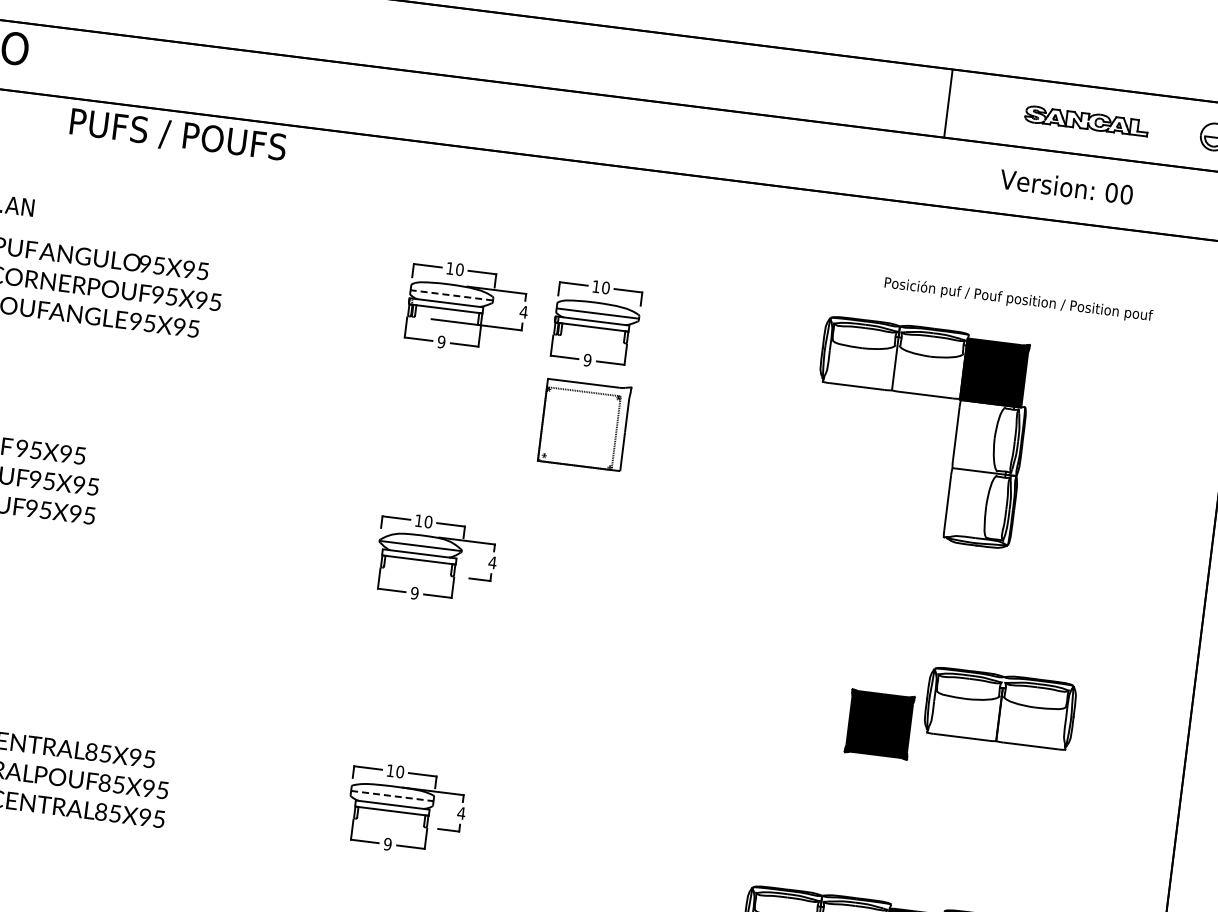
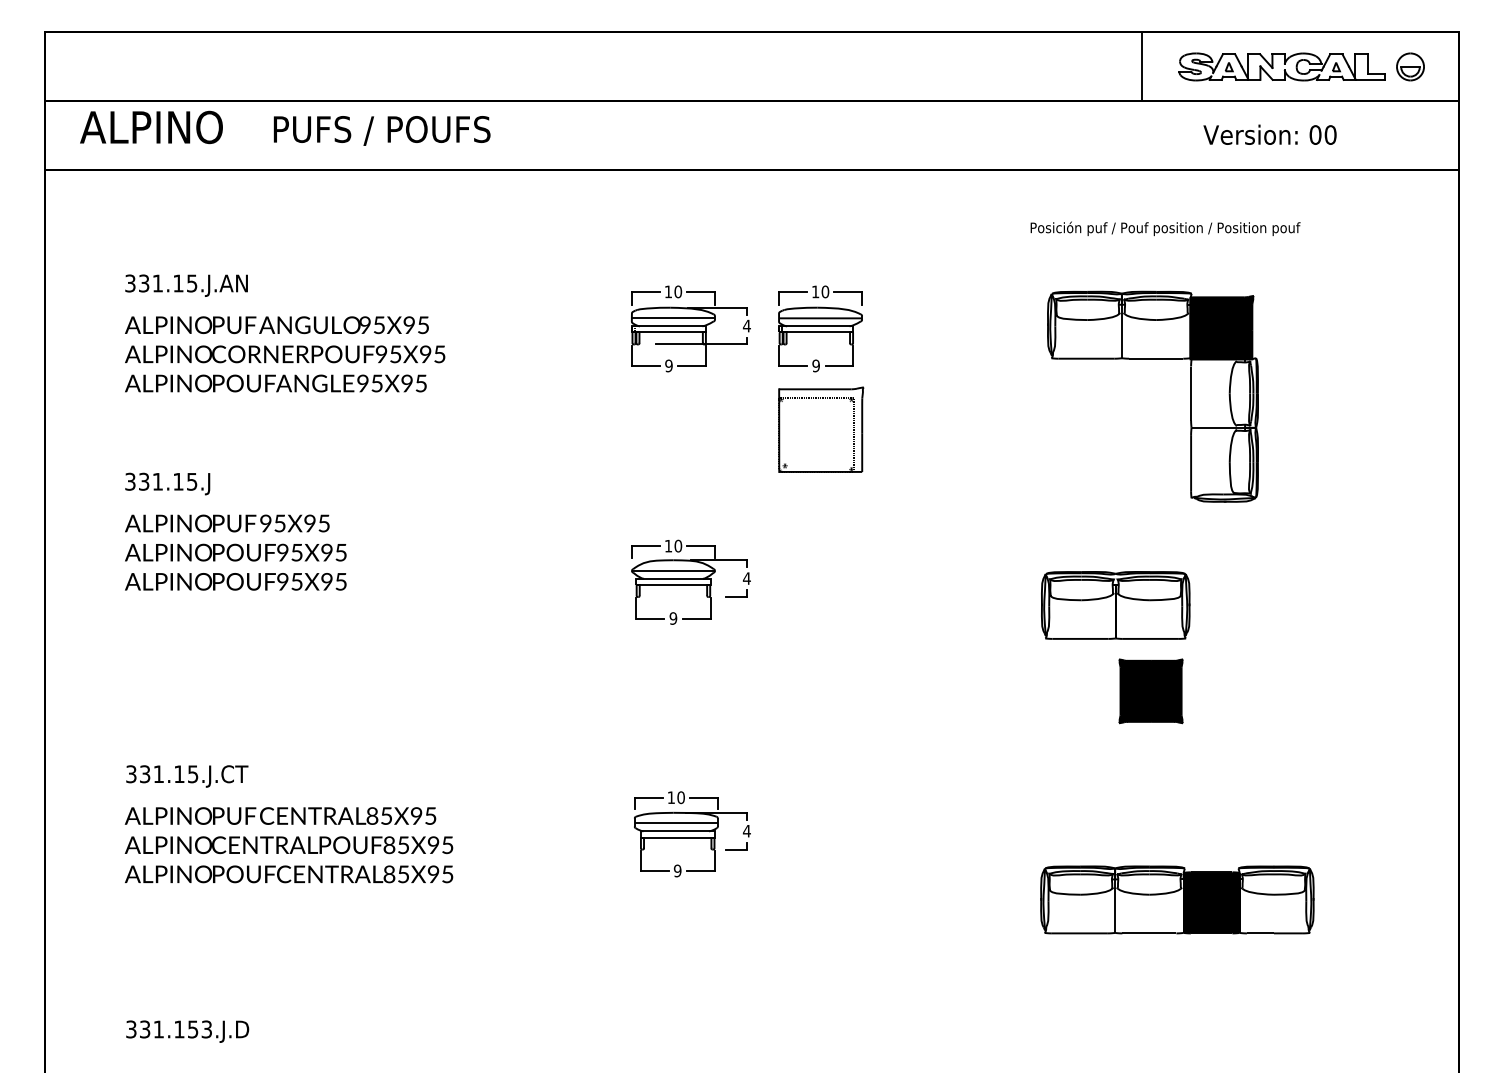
part: (1086, 120) -> (1281, 66), size x1.67
text: (177, 135) -> (381, 130), moved
line: (451, 295) -> (673, 318), dashed -> solid
text: (1018, 299) -> (1165, 228), moved
part: (1000, 708) -> (1115, 605), moved
line: (392, 796) -> (676, 822), dashed -> solid

